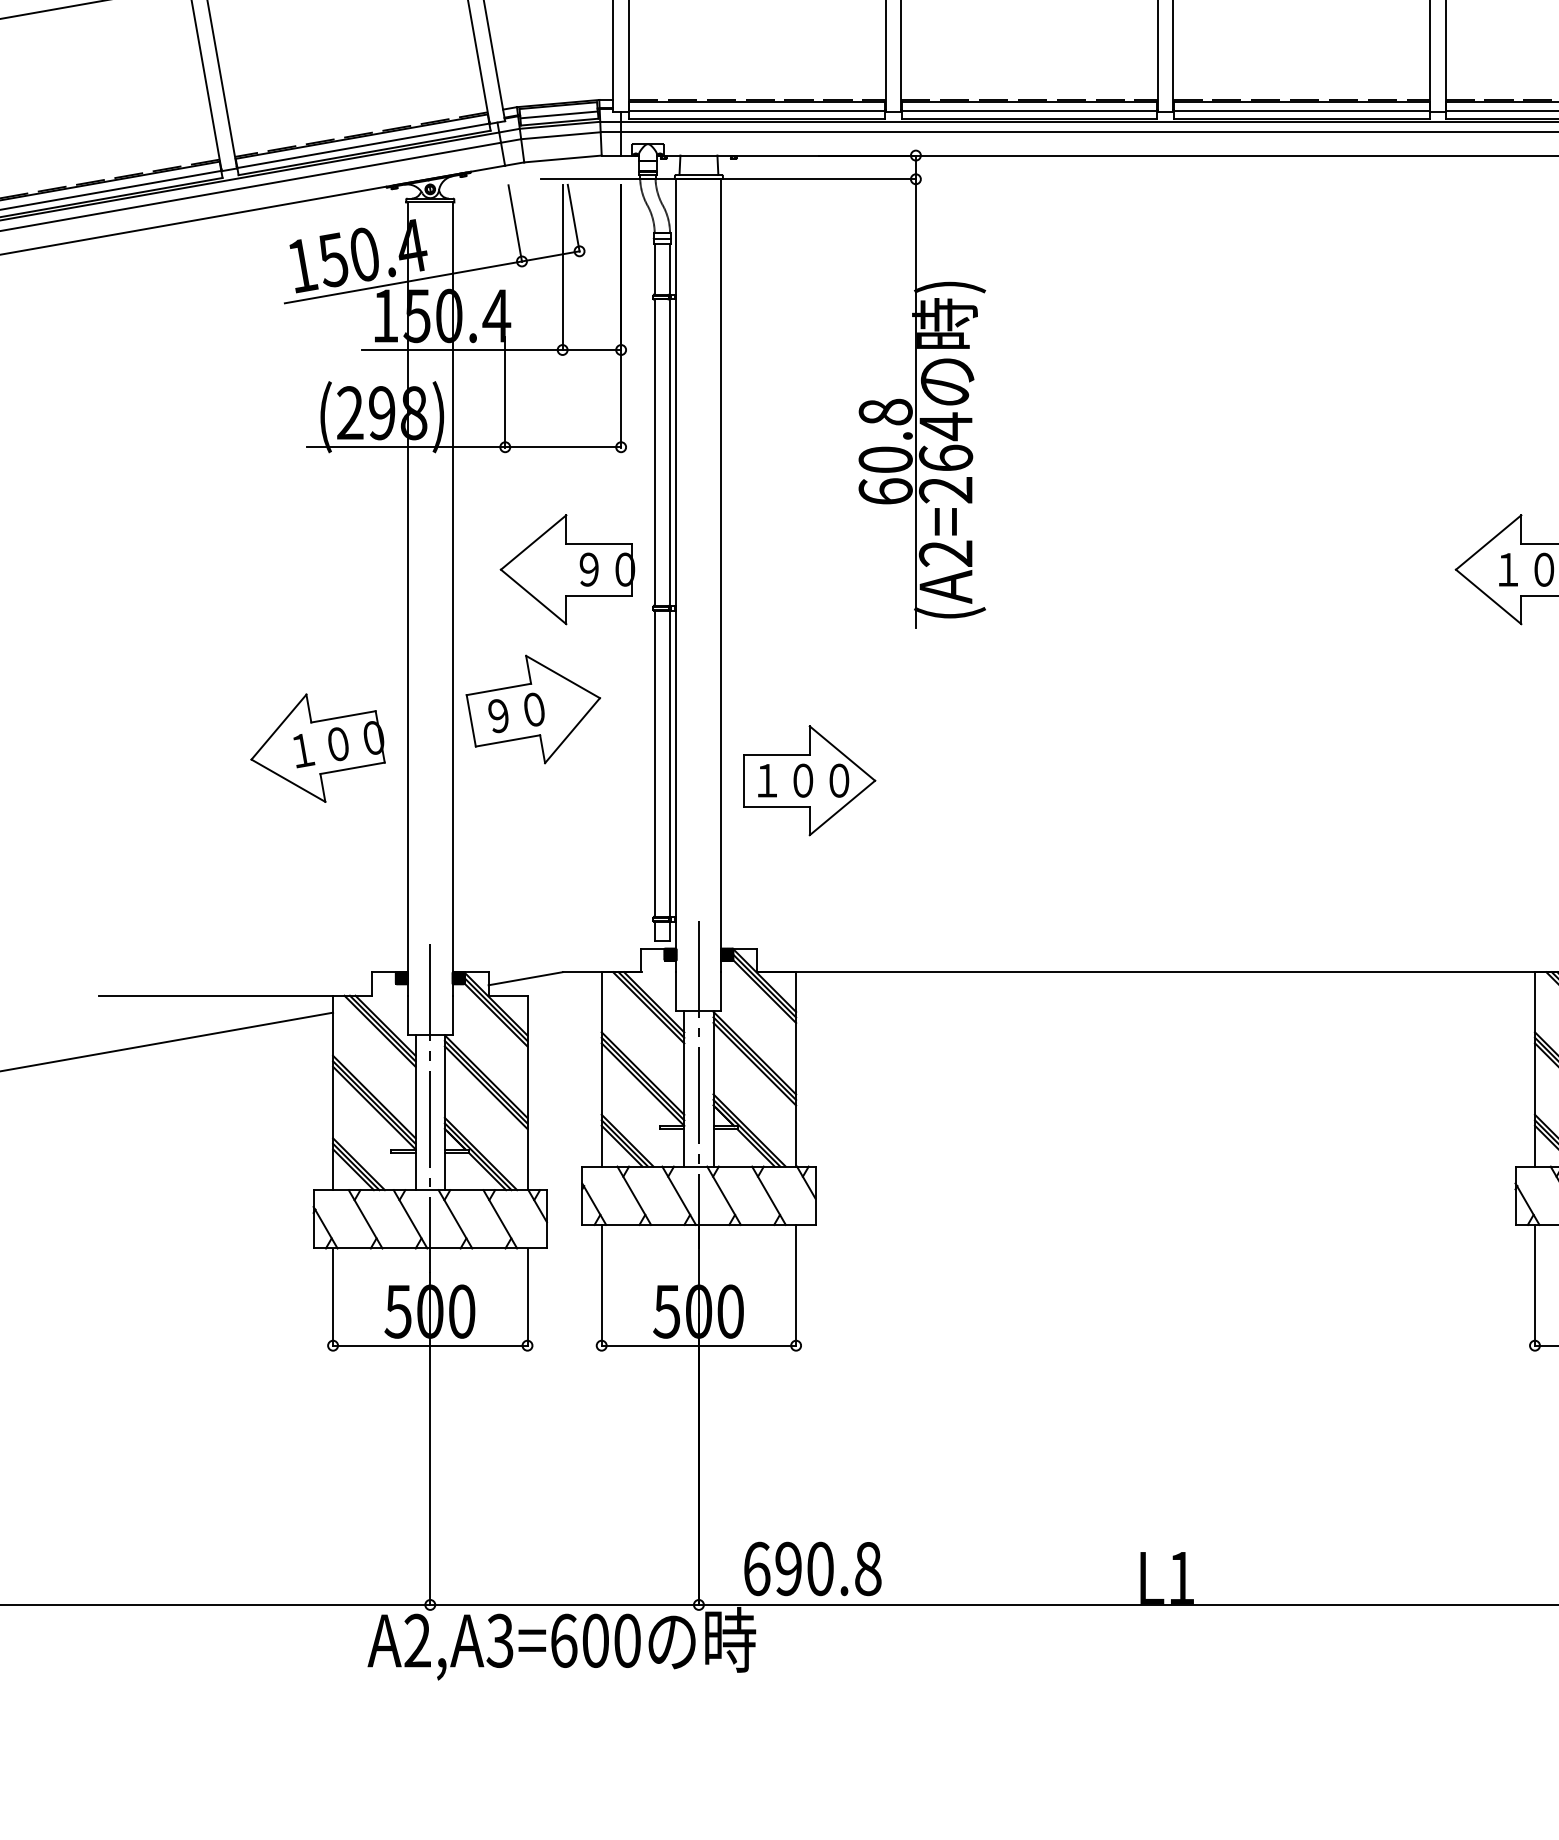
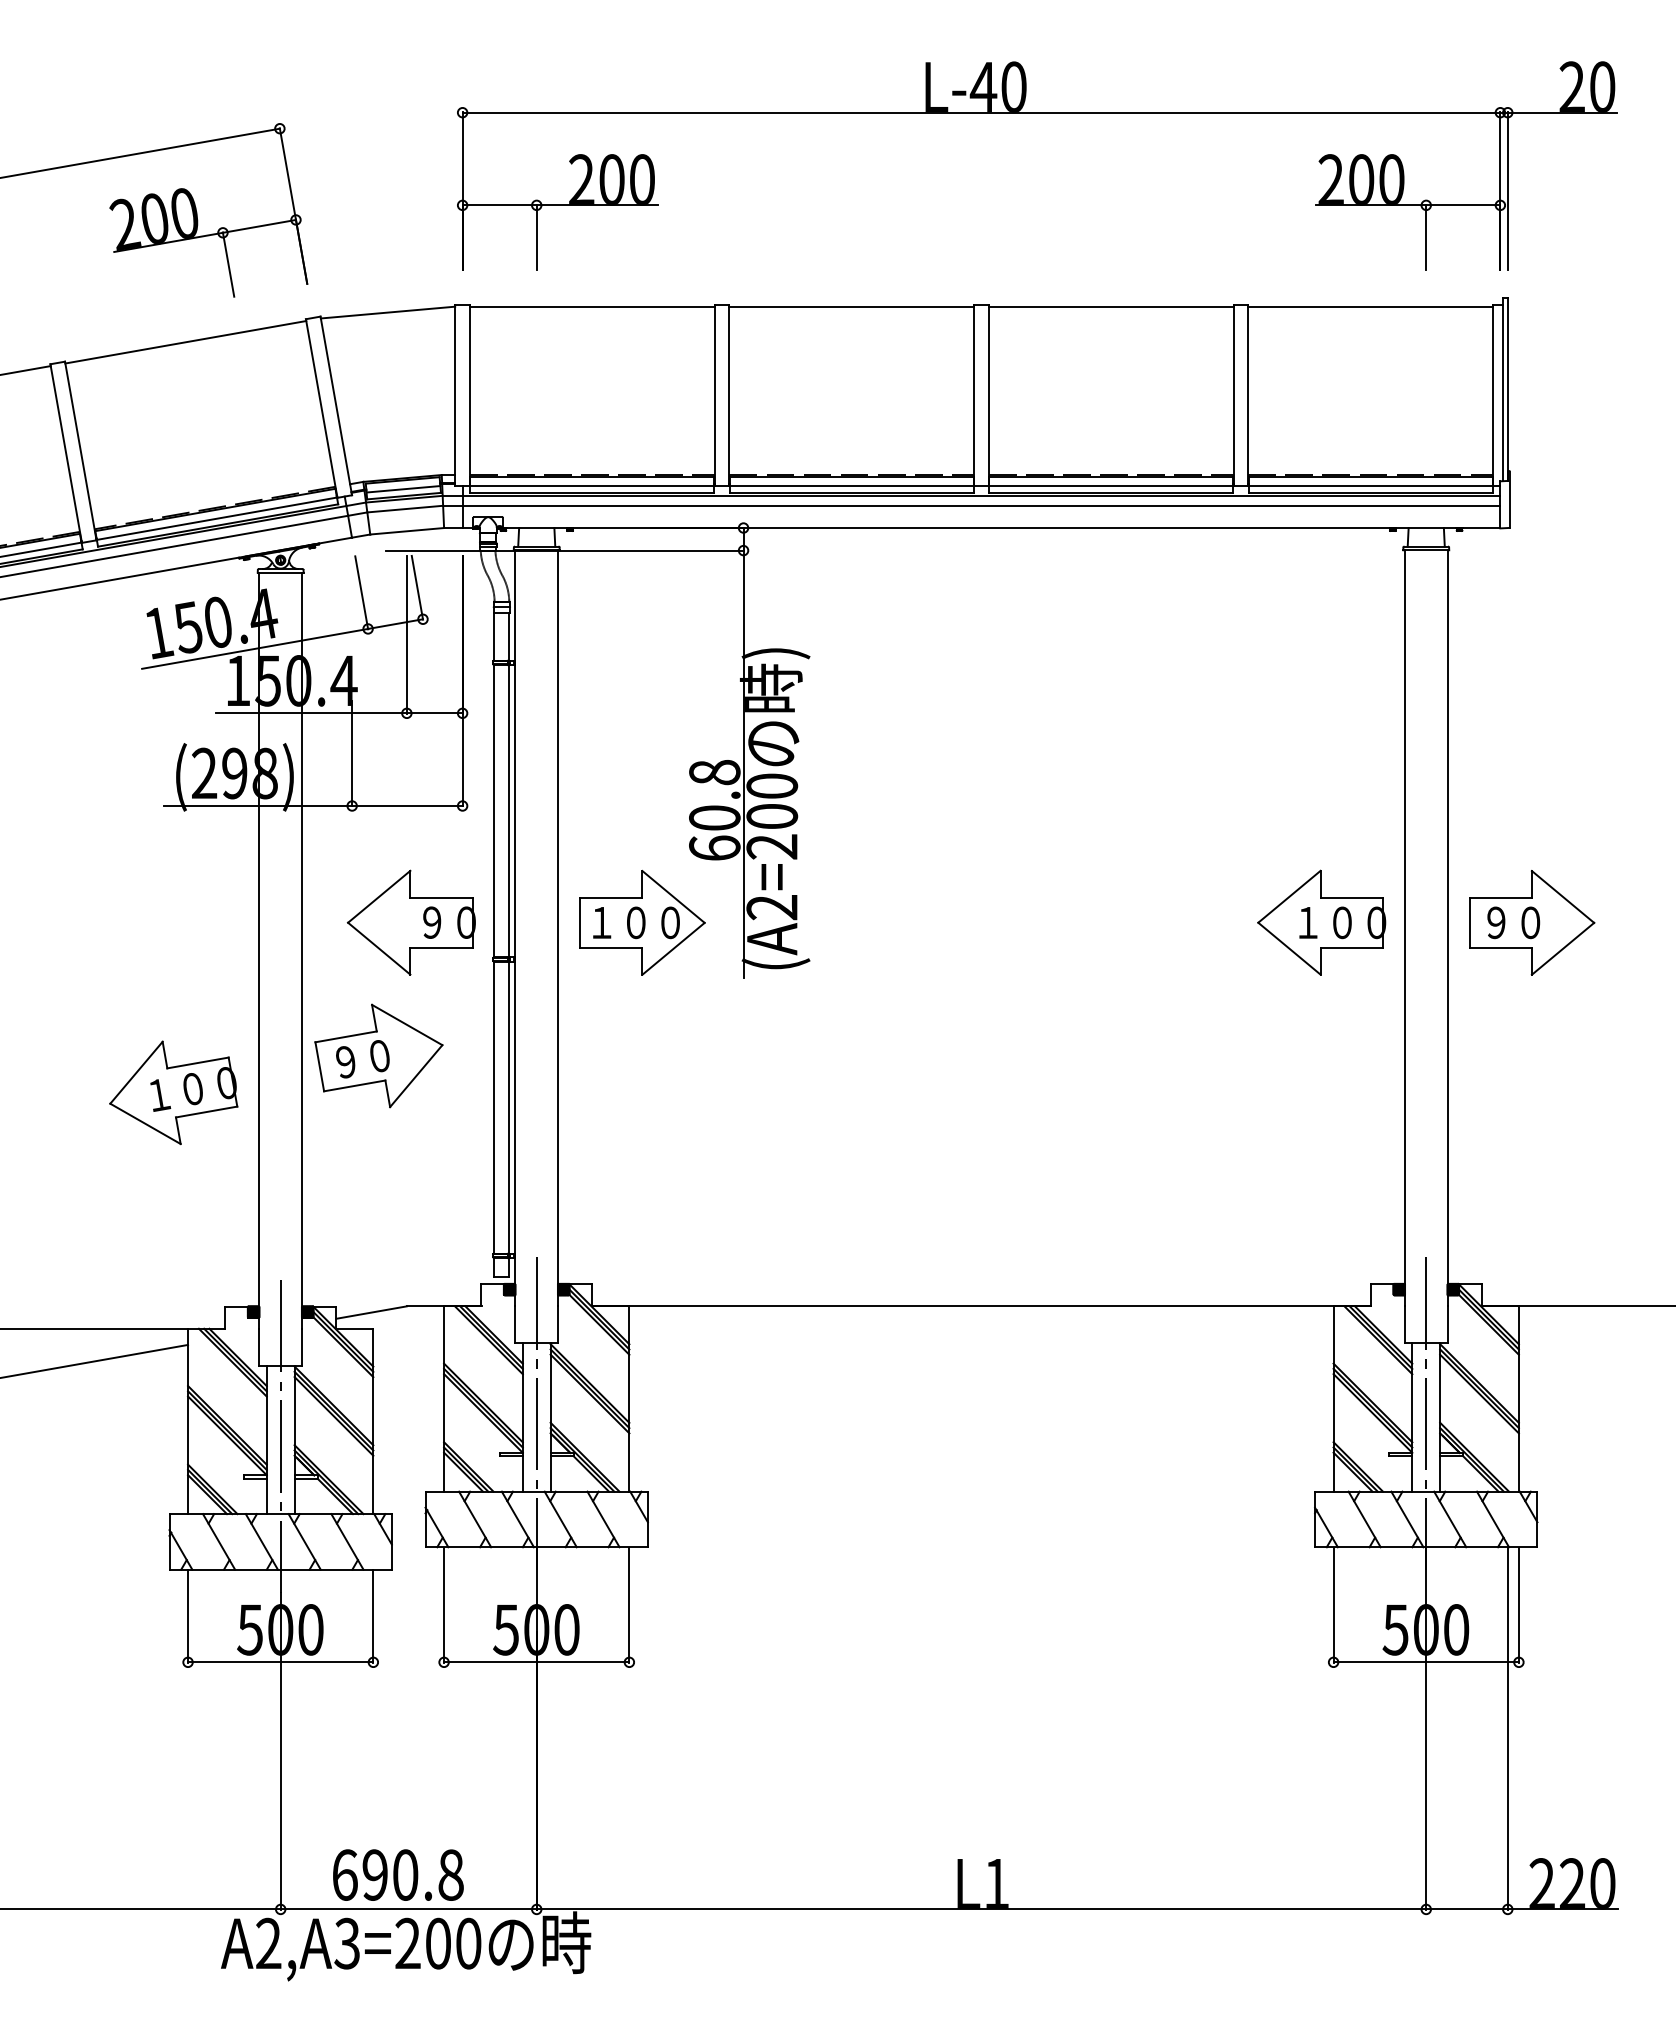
text: (946, 441) -> (772, 800), (A2=264 -> (A2=200
part: (809, 780) -> (642, 922), moved
text: (813, 1568) -> (398, 1874), moved
text: (563, 1640) -> (407, 1943), A2,A3=600 -> A2,A3=200

